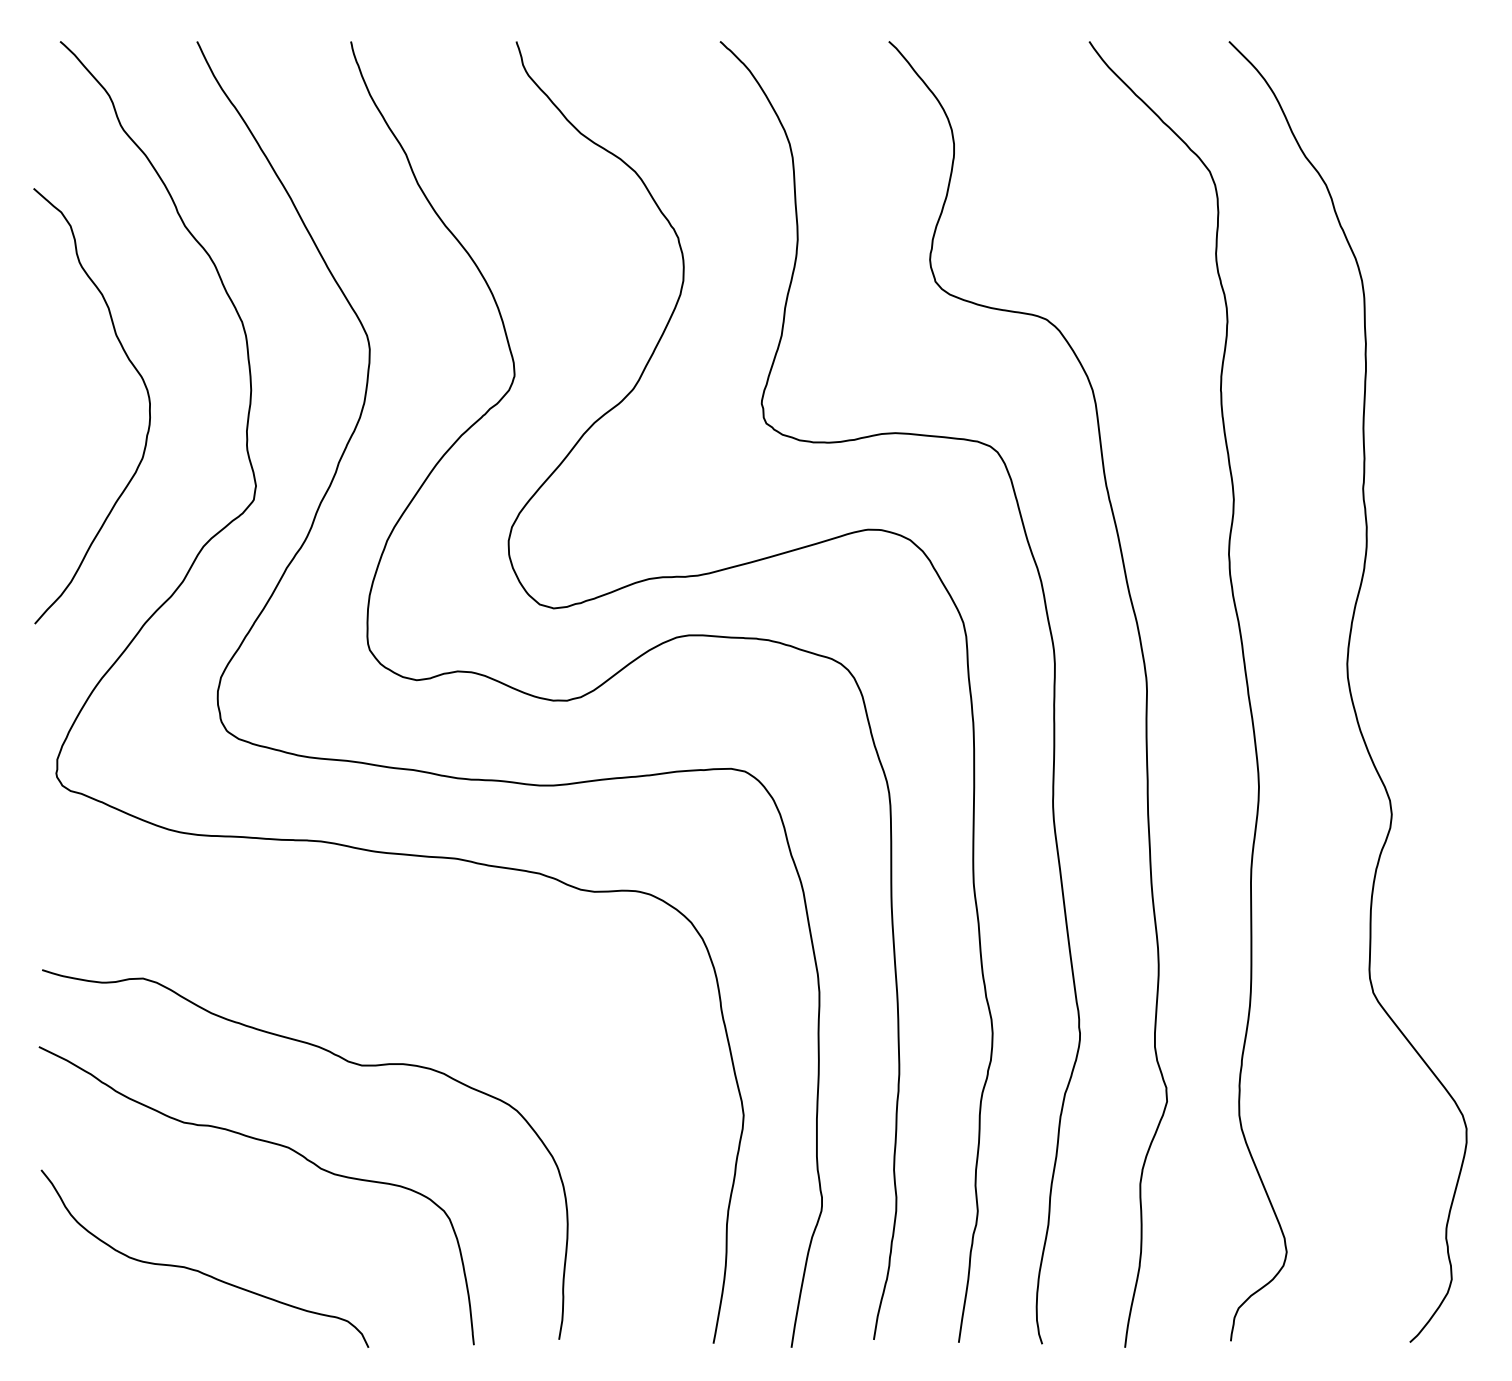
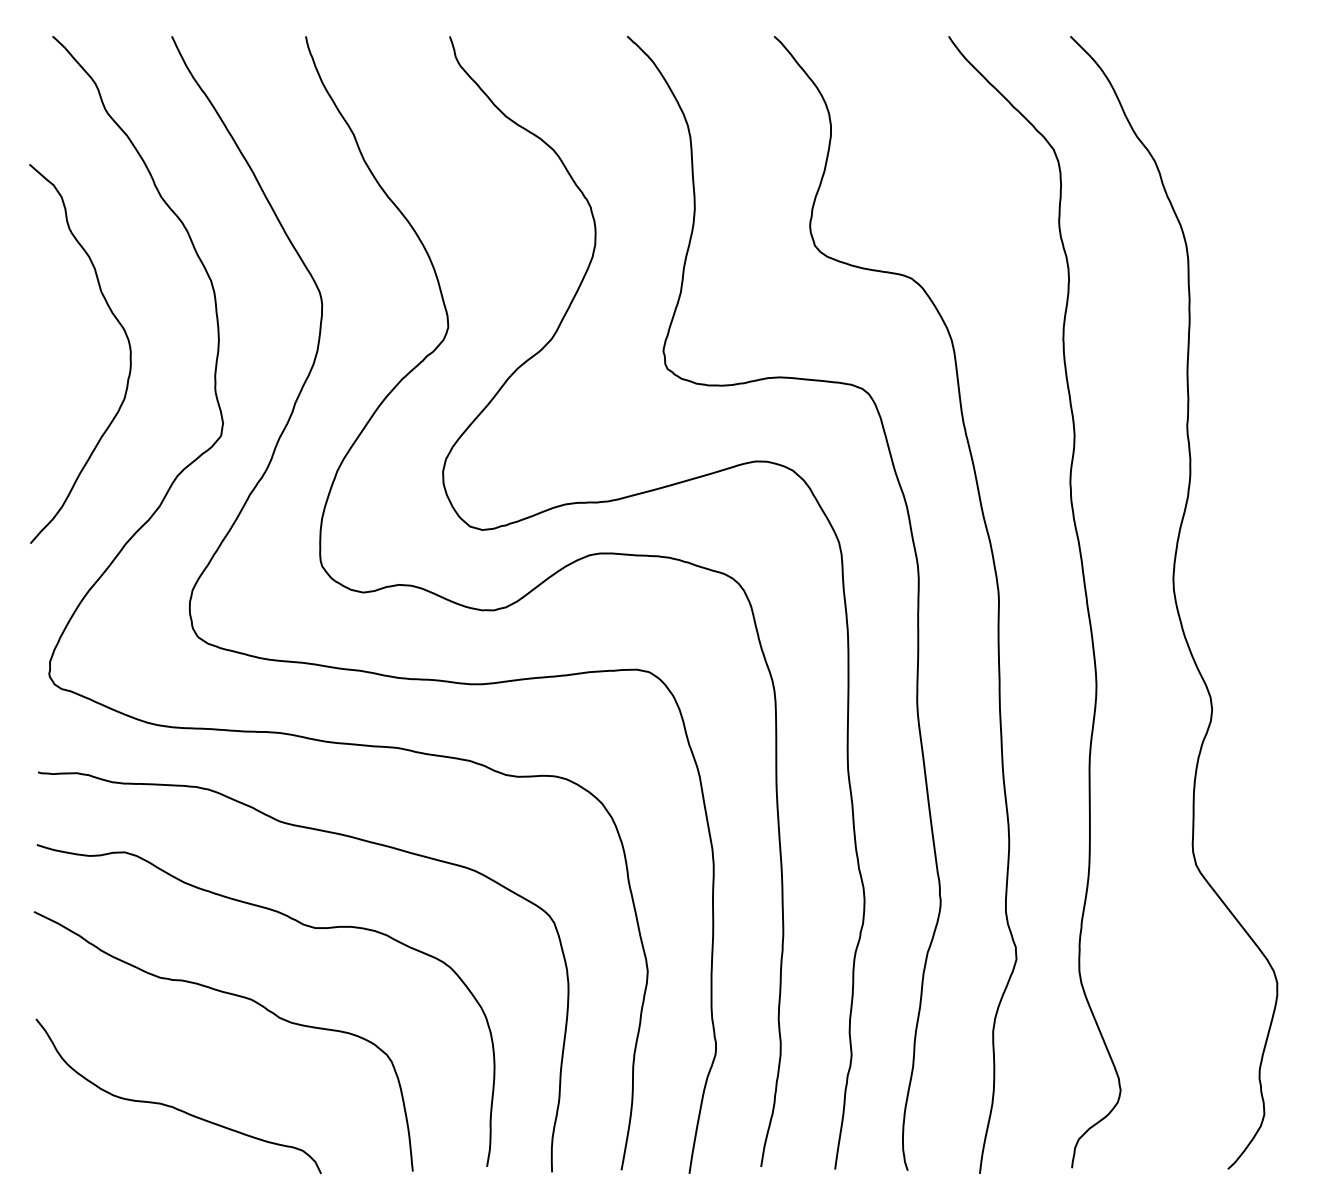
curve: (382, 957) -> (333, 834), added

